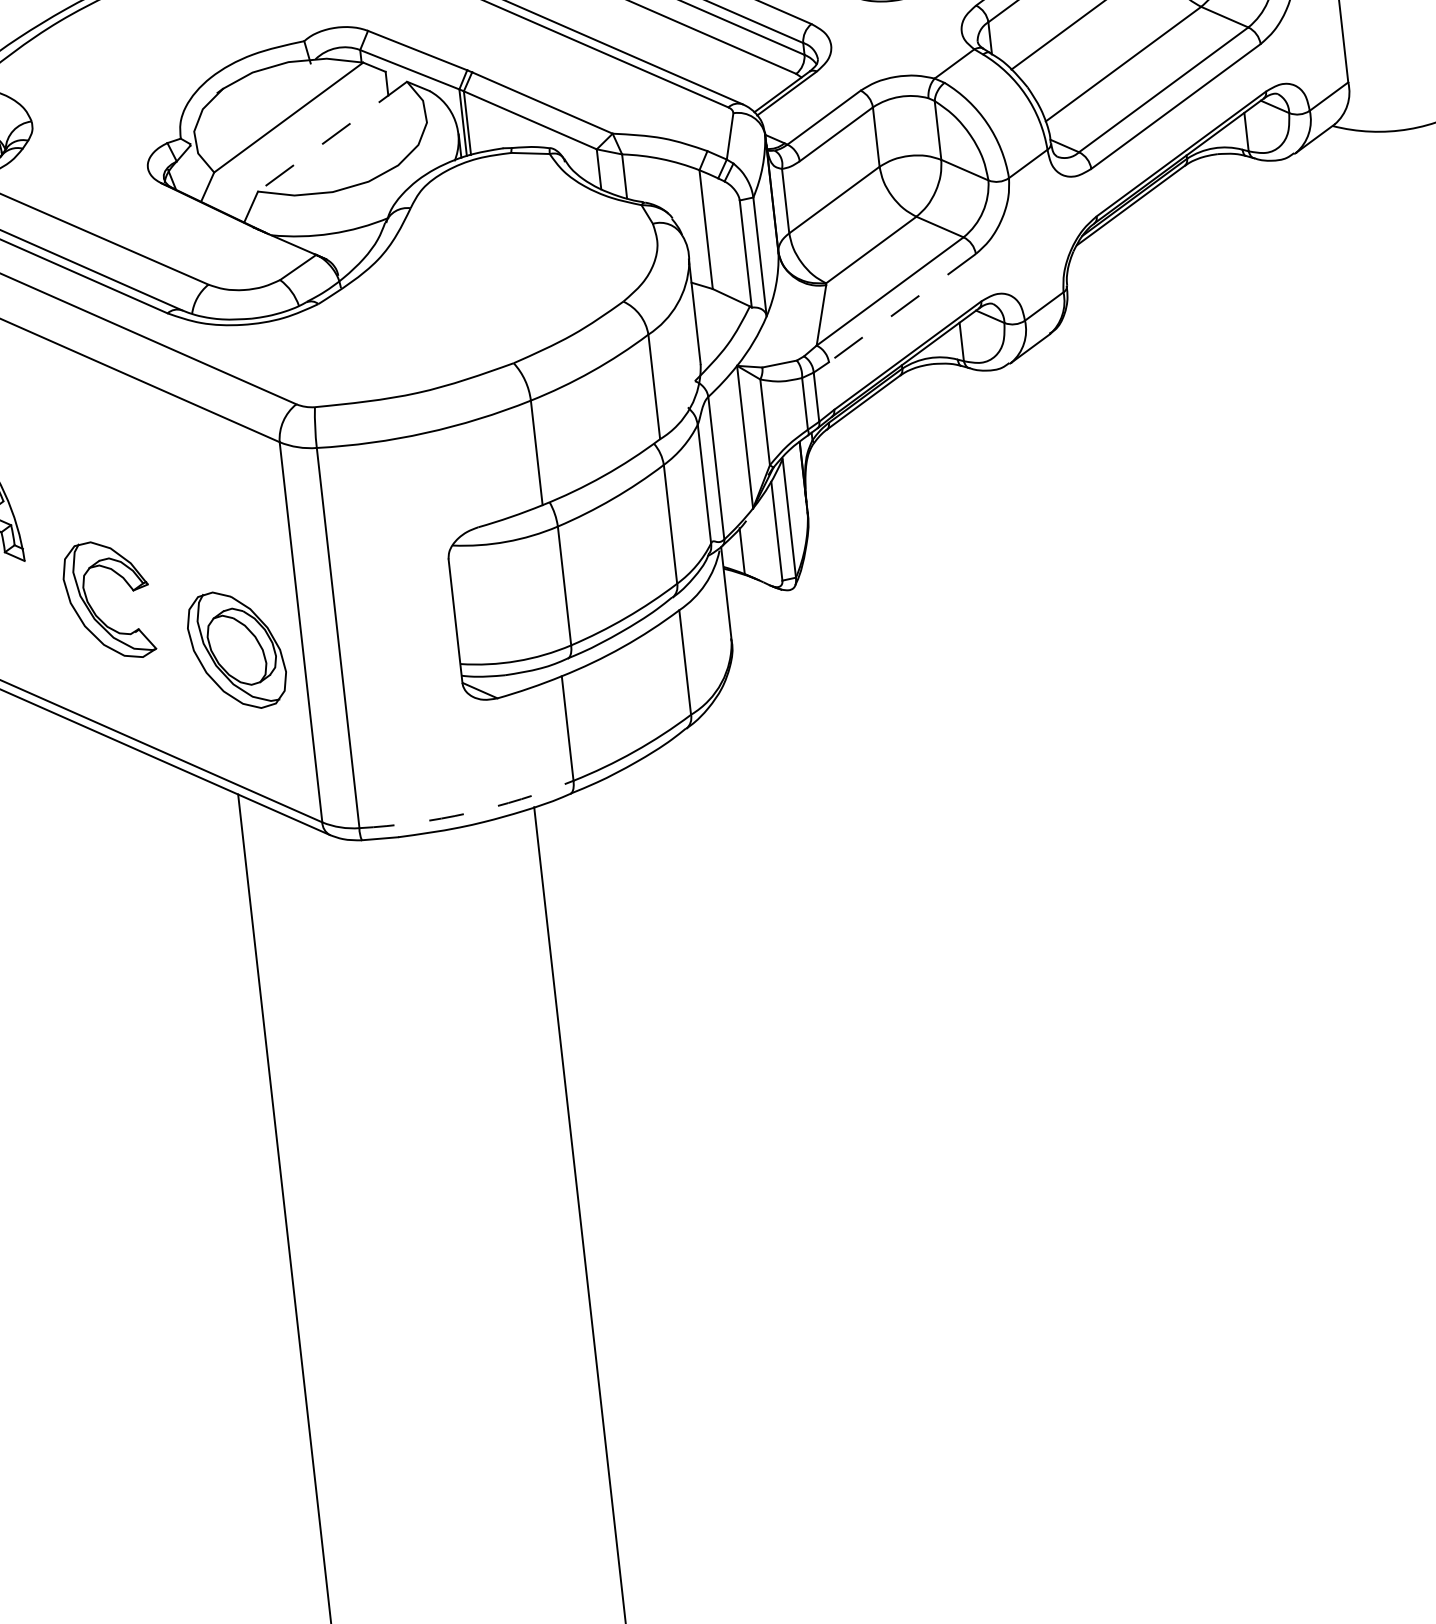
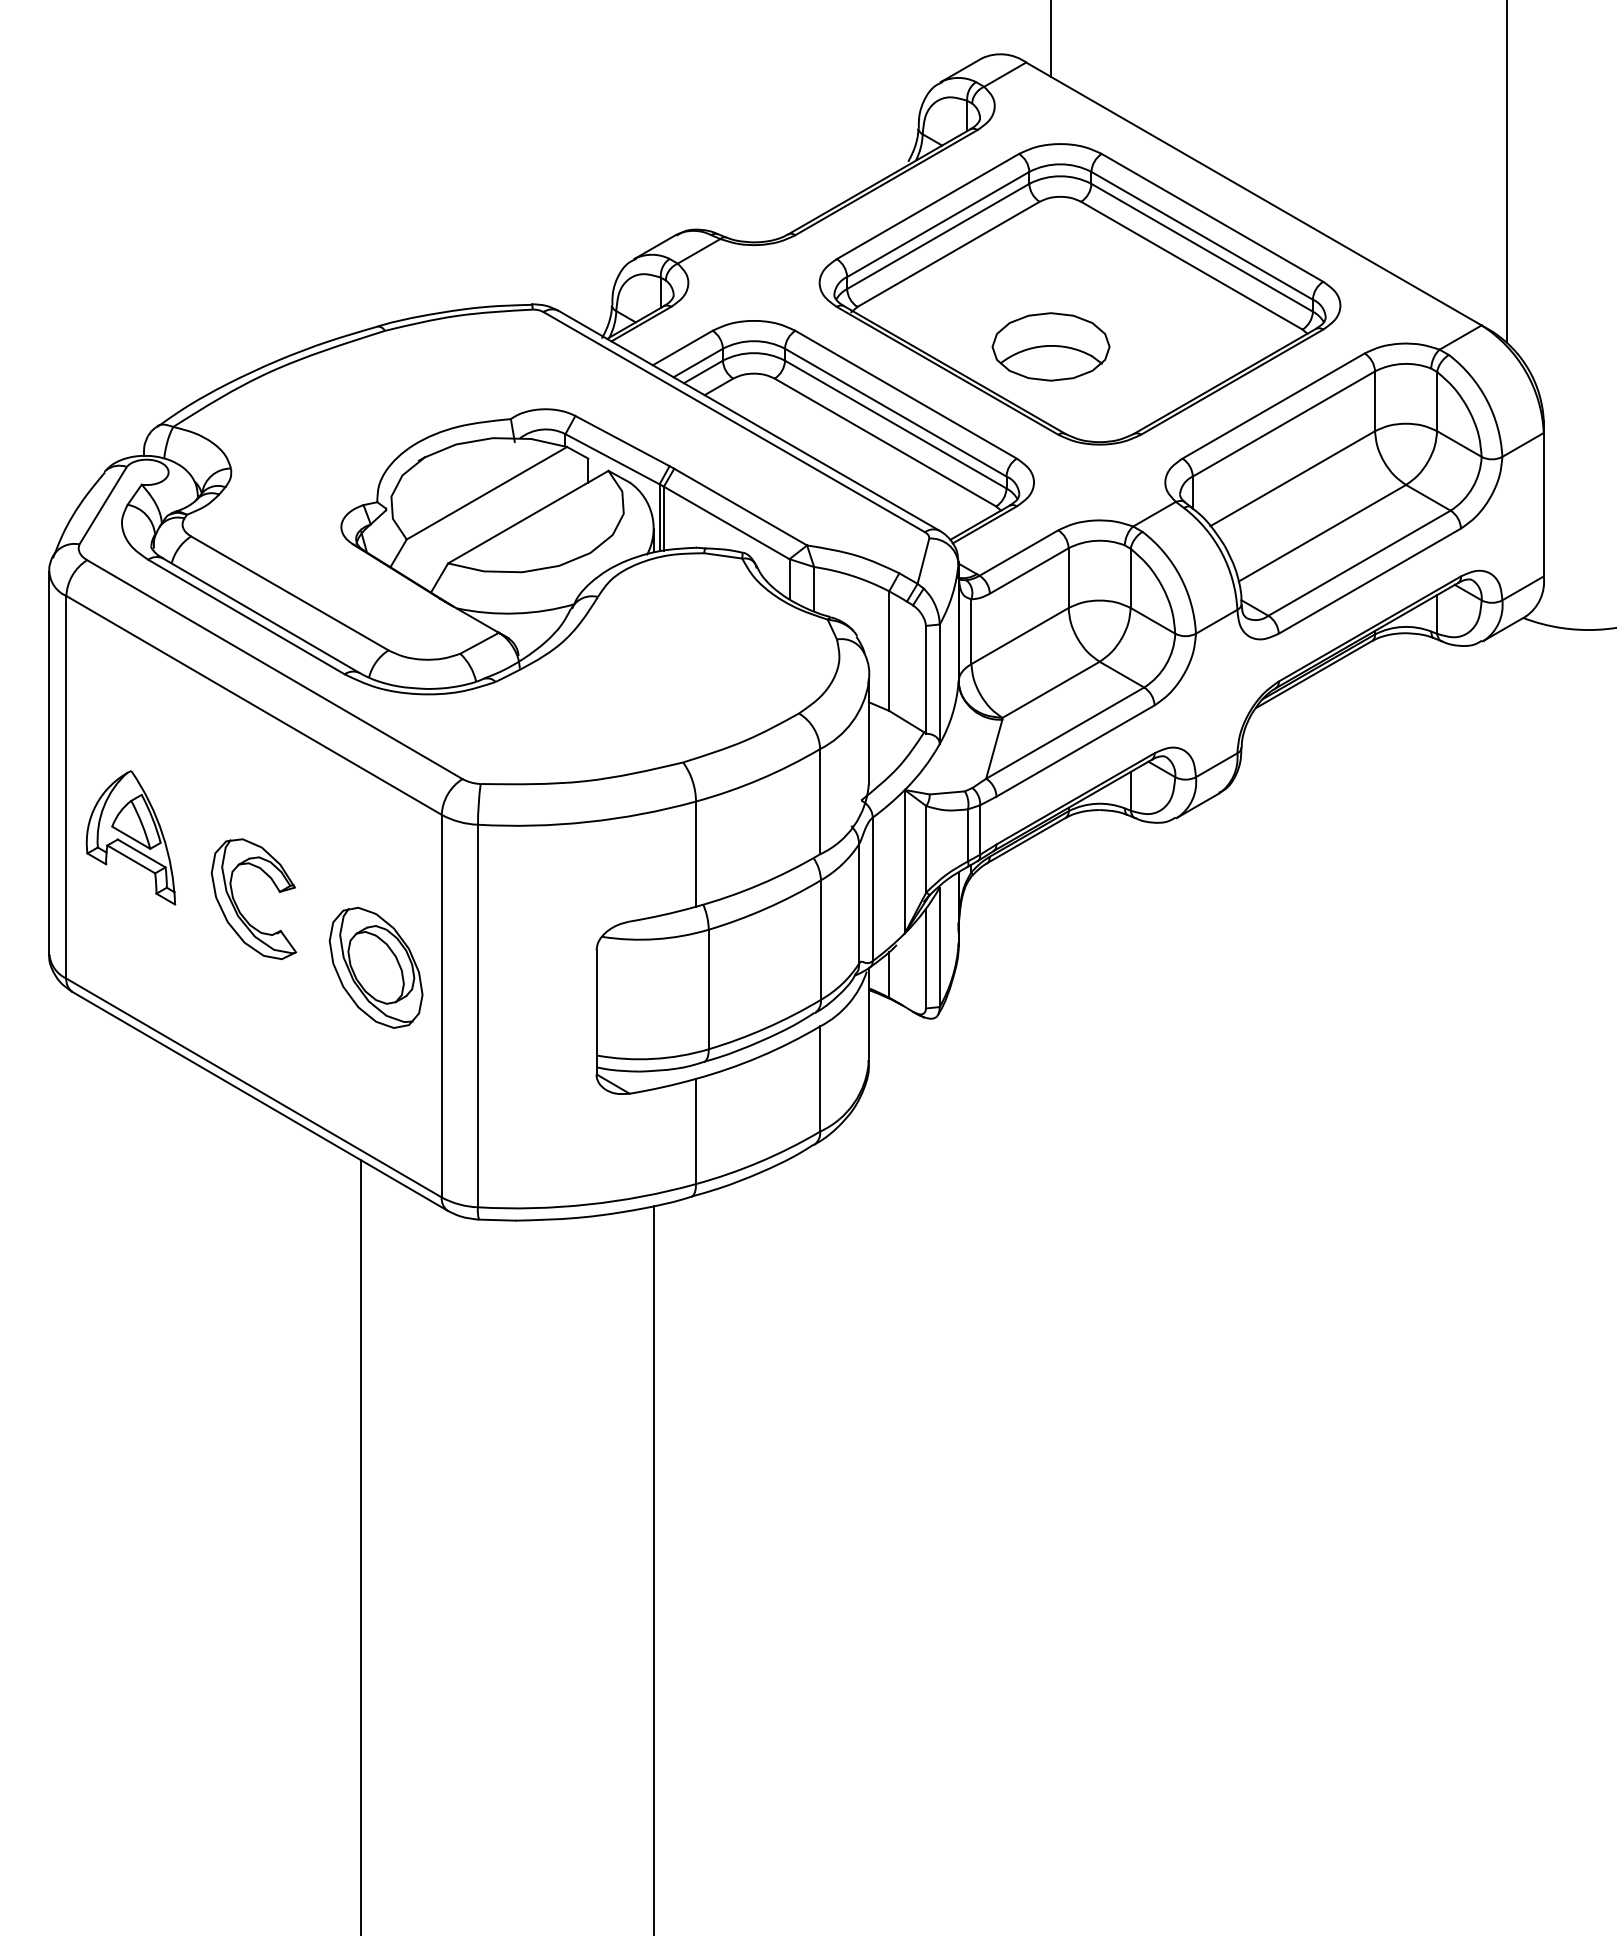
line: (332, 137) -> (528, 517), dashed -> solid
line: (902, 308) -> (1075, 751), dashed -> solid
part: (91, 605) -> (236, 902), moved
part: (236, 649) -> (375, 967), moved
arc: (467, 813) -> (587, 1204), dashed -> solid

